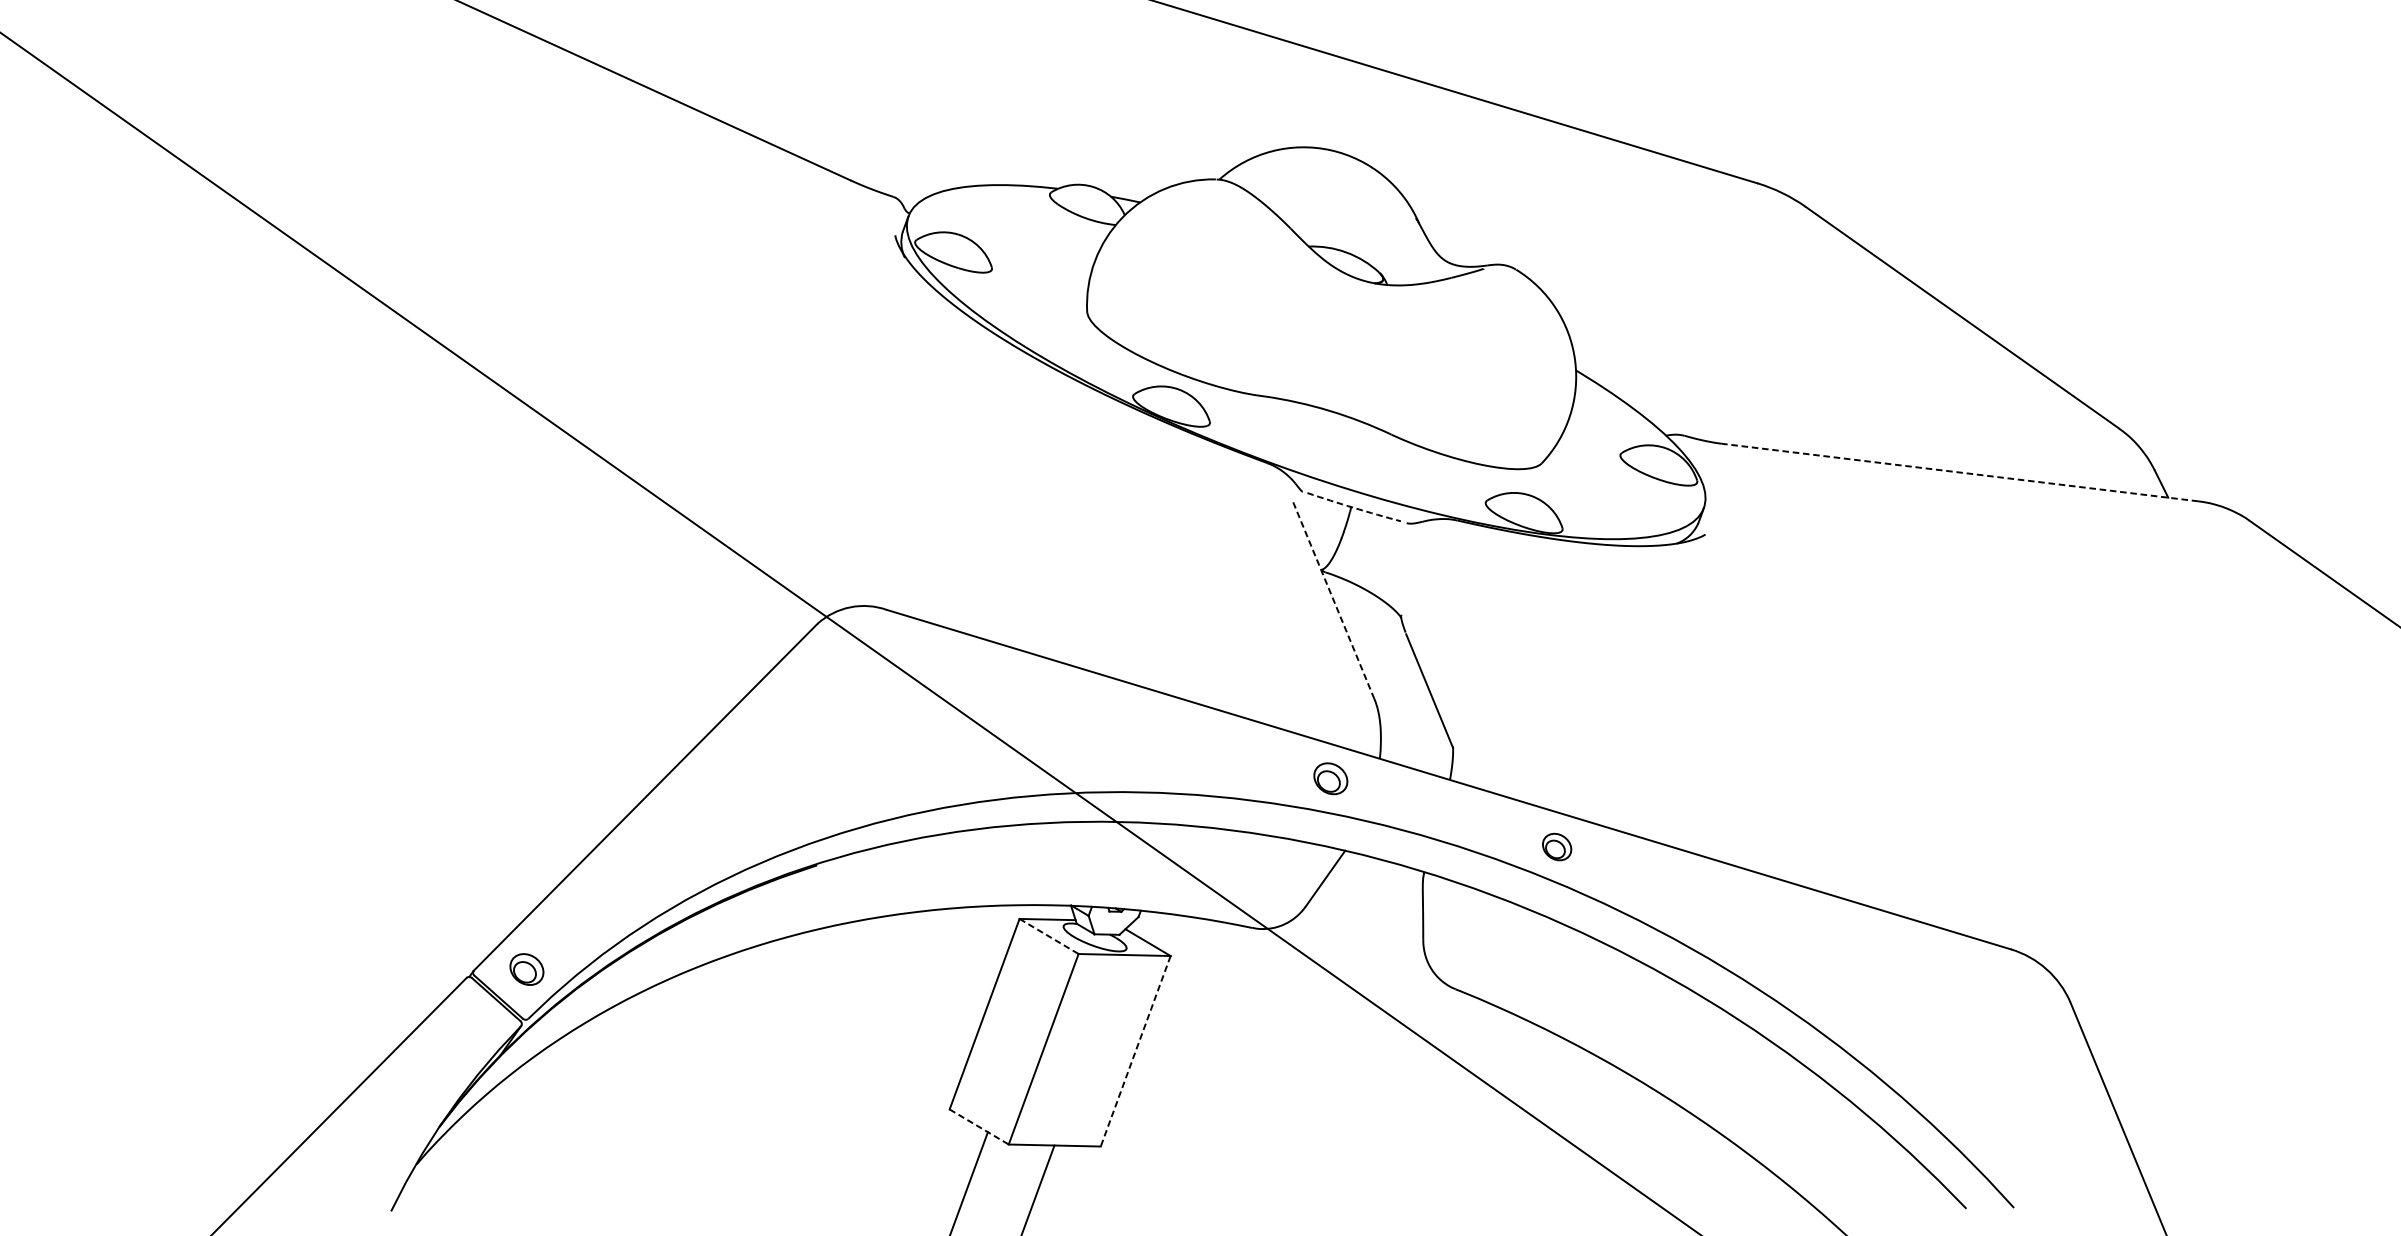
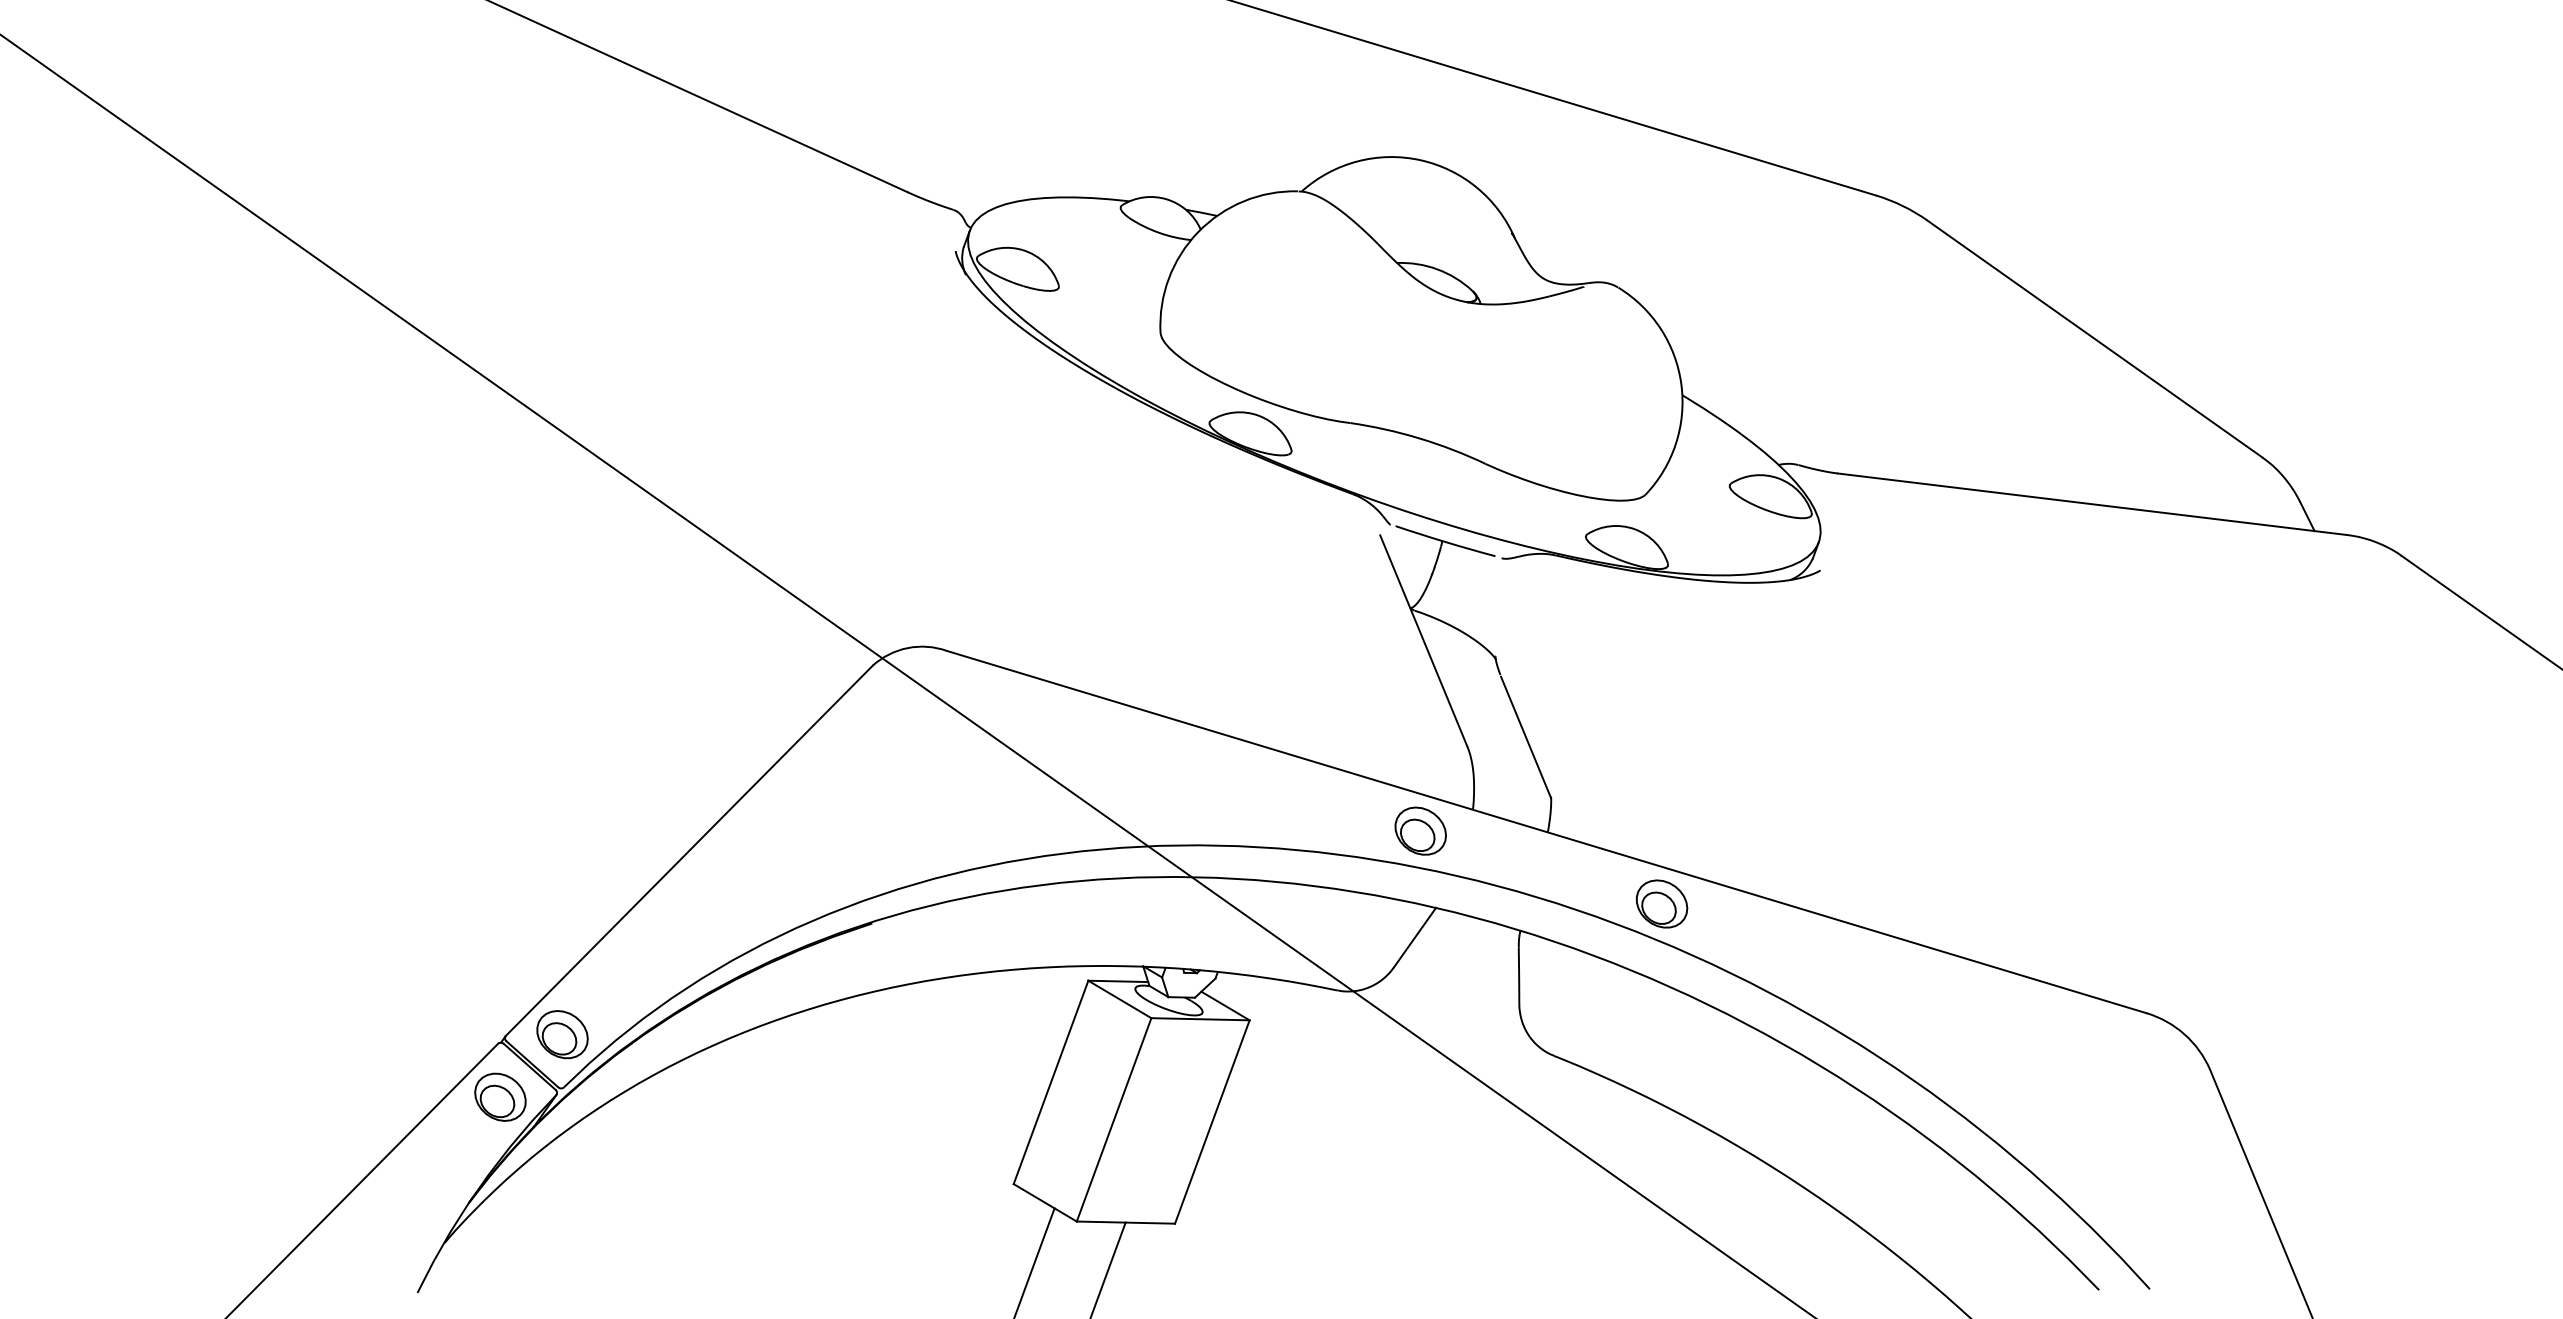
line: (1959, 472) -> (2091, 504), dashed -> solid
arc: (1354, 507) -> (1445, 541), dashed -> solid
line: (1333, 600) -> (1423, 640), dashed -> solid
part: (1330, 778) -> (1420, 830), size x1.43
part: (1557, 846) -> (1662, 903), size x1.67
line: (1048, 936) -> (1119, 999), dashed -> solid
part: (526, 969) -> (562, 1034), size x1.43
part: (468, 1027) -> (500, 1096), added
line: (1135, 1051) -> (1212, 1122), dashed -> solid
line: (979, 1126) -> (1045, 1202), dashed -> solid

